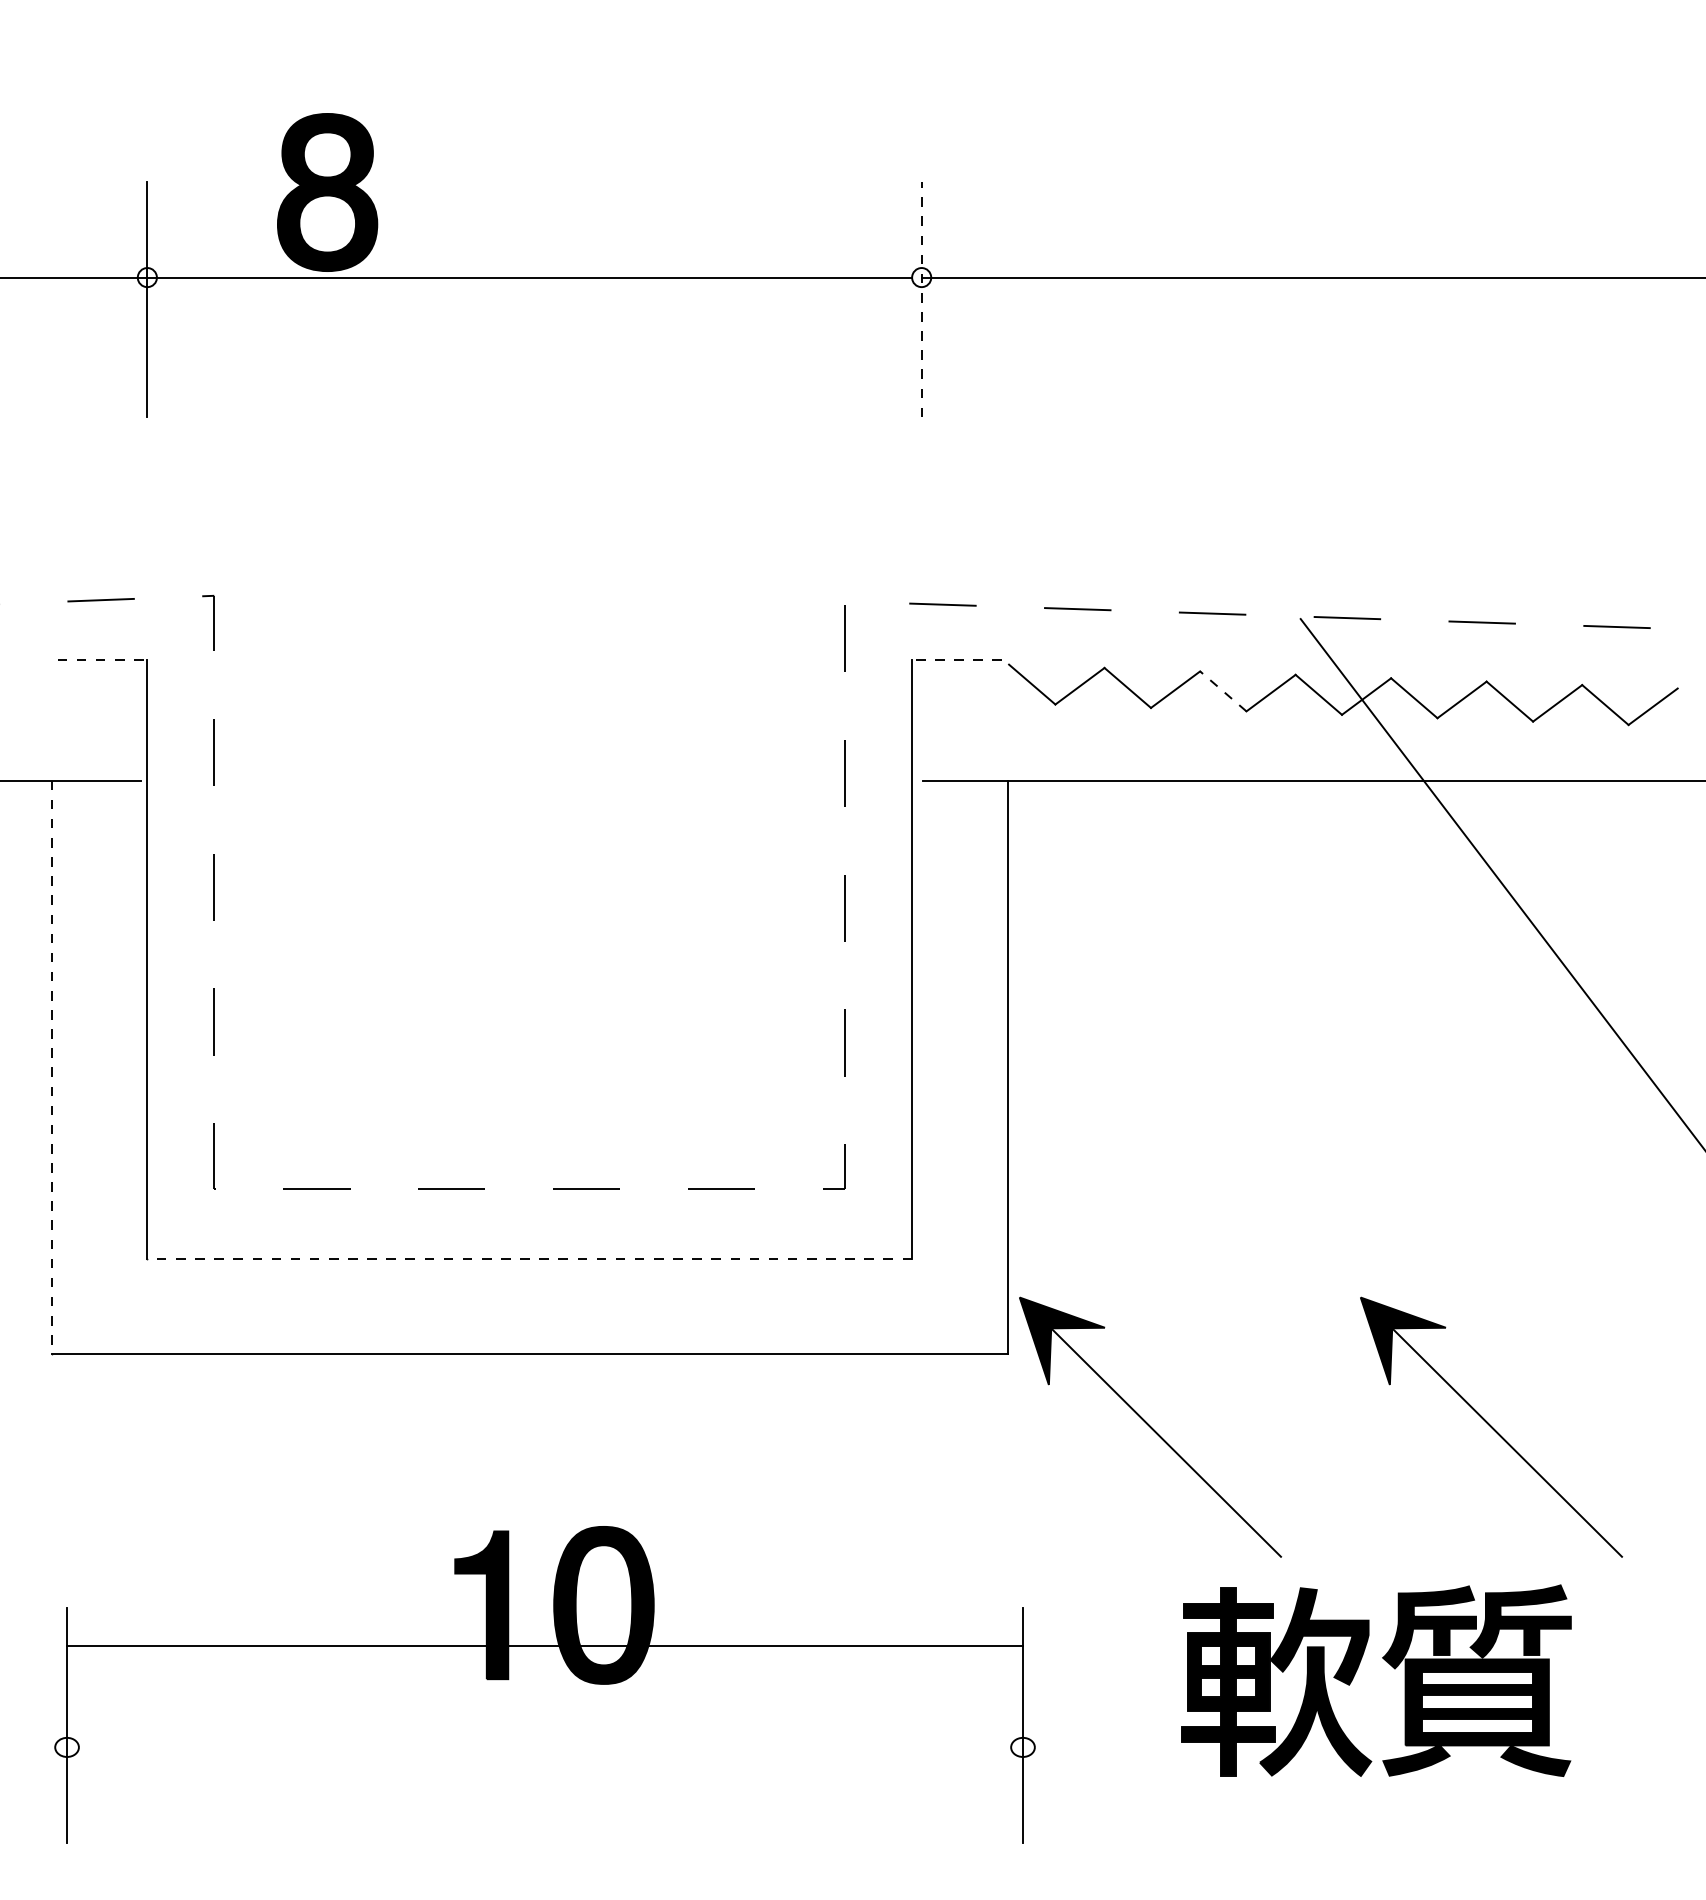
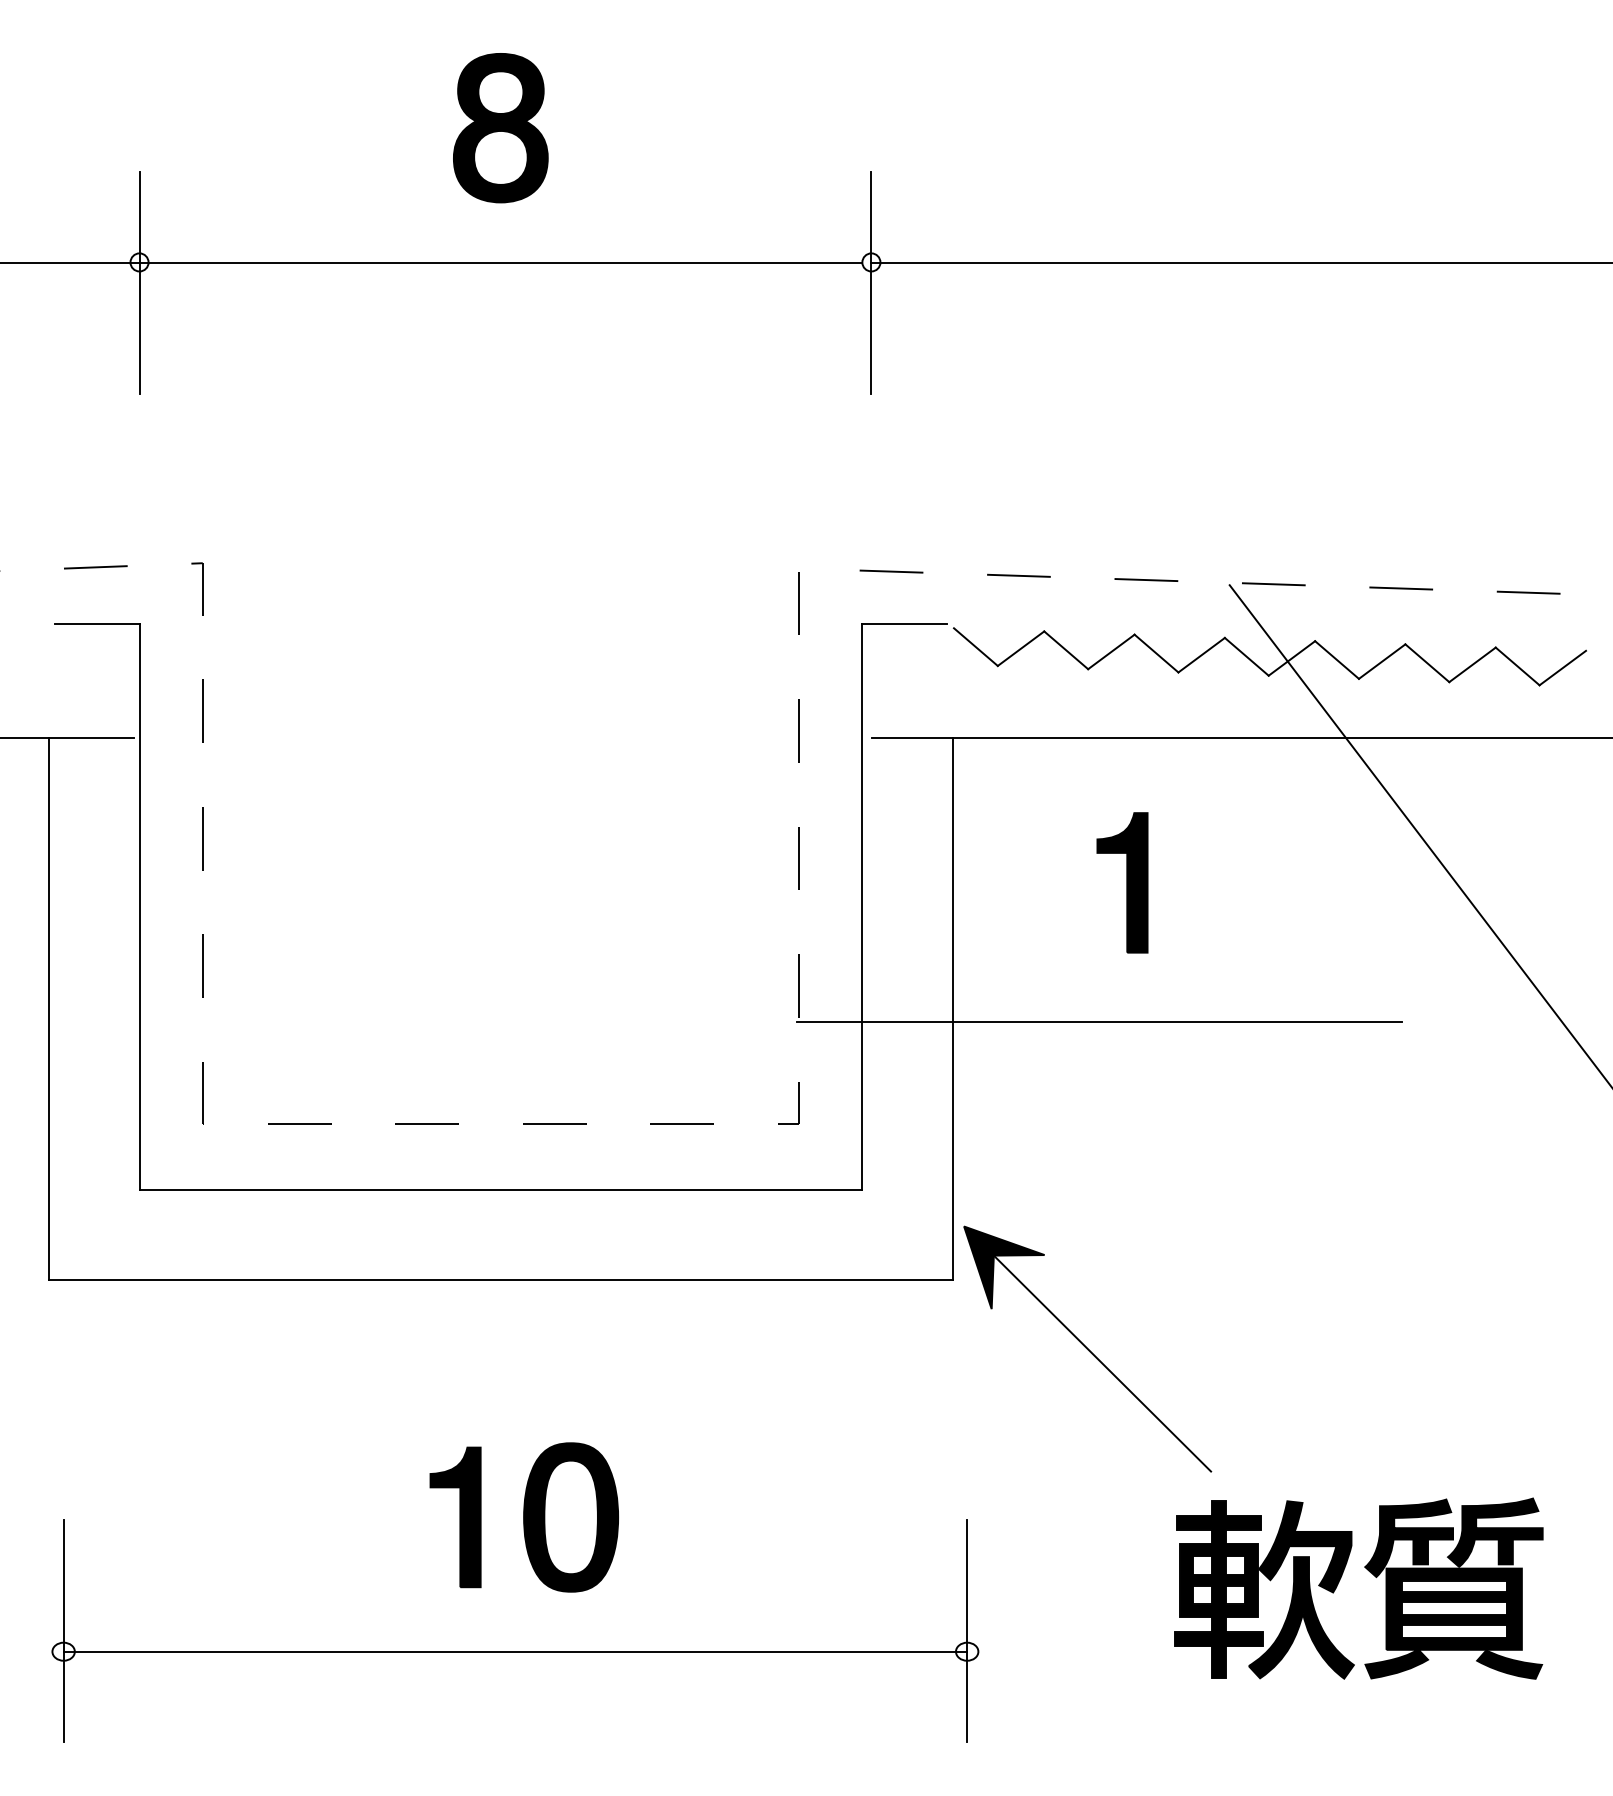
part: (327, 192) -> (500, 128), moved
line: (921, 299) -> (871, 283), dashed -> solid
line: (102, 659) -> (97, 623), dashed -> solid
line: (957, 659) -> (905, 623), dashed -> solid
line: (1223, 691) -> (1156, 653), dashed -> solid
part: (1187, 933) -> (1122, 882), added
line: (51, 1067) -> (48, 1009), dashed -> solid
line: (1162, 1081) -> (1099, 1022), added
line: (529, 1258) -> (500, 1189), dashed -> solid
part: (1491, 1426) -> (1410, 1348), removed
line: (545, 1646) -> (515, 1651), moved
part: (1390, 1665) -> (1372, 1574), moved

